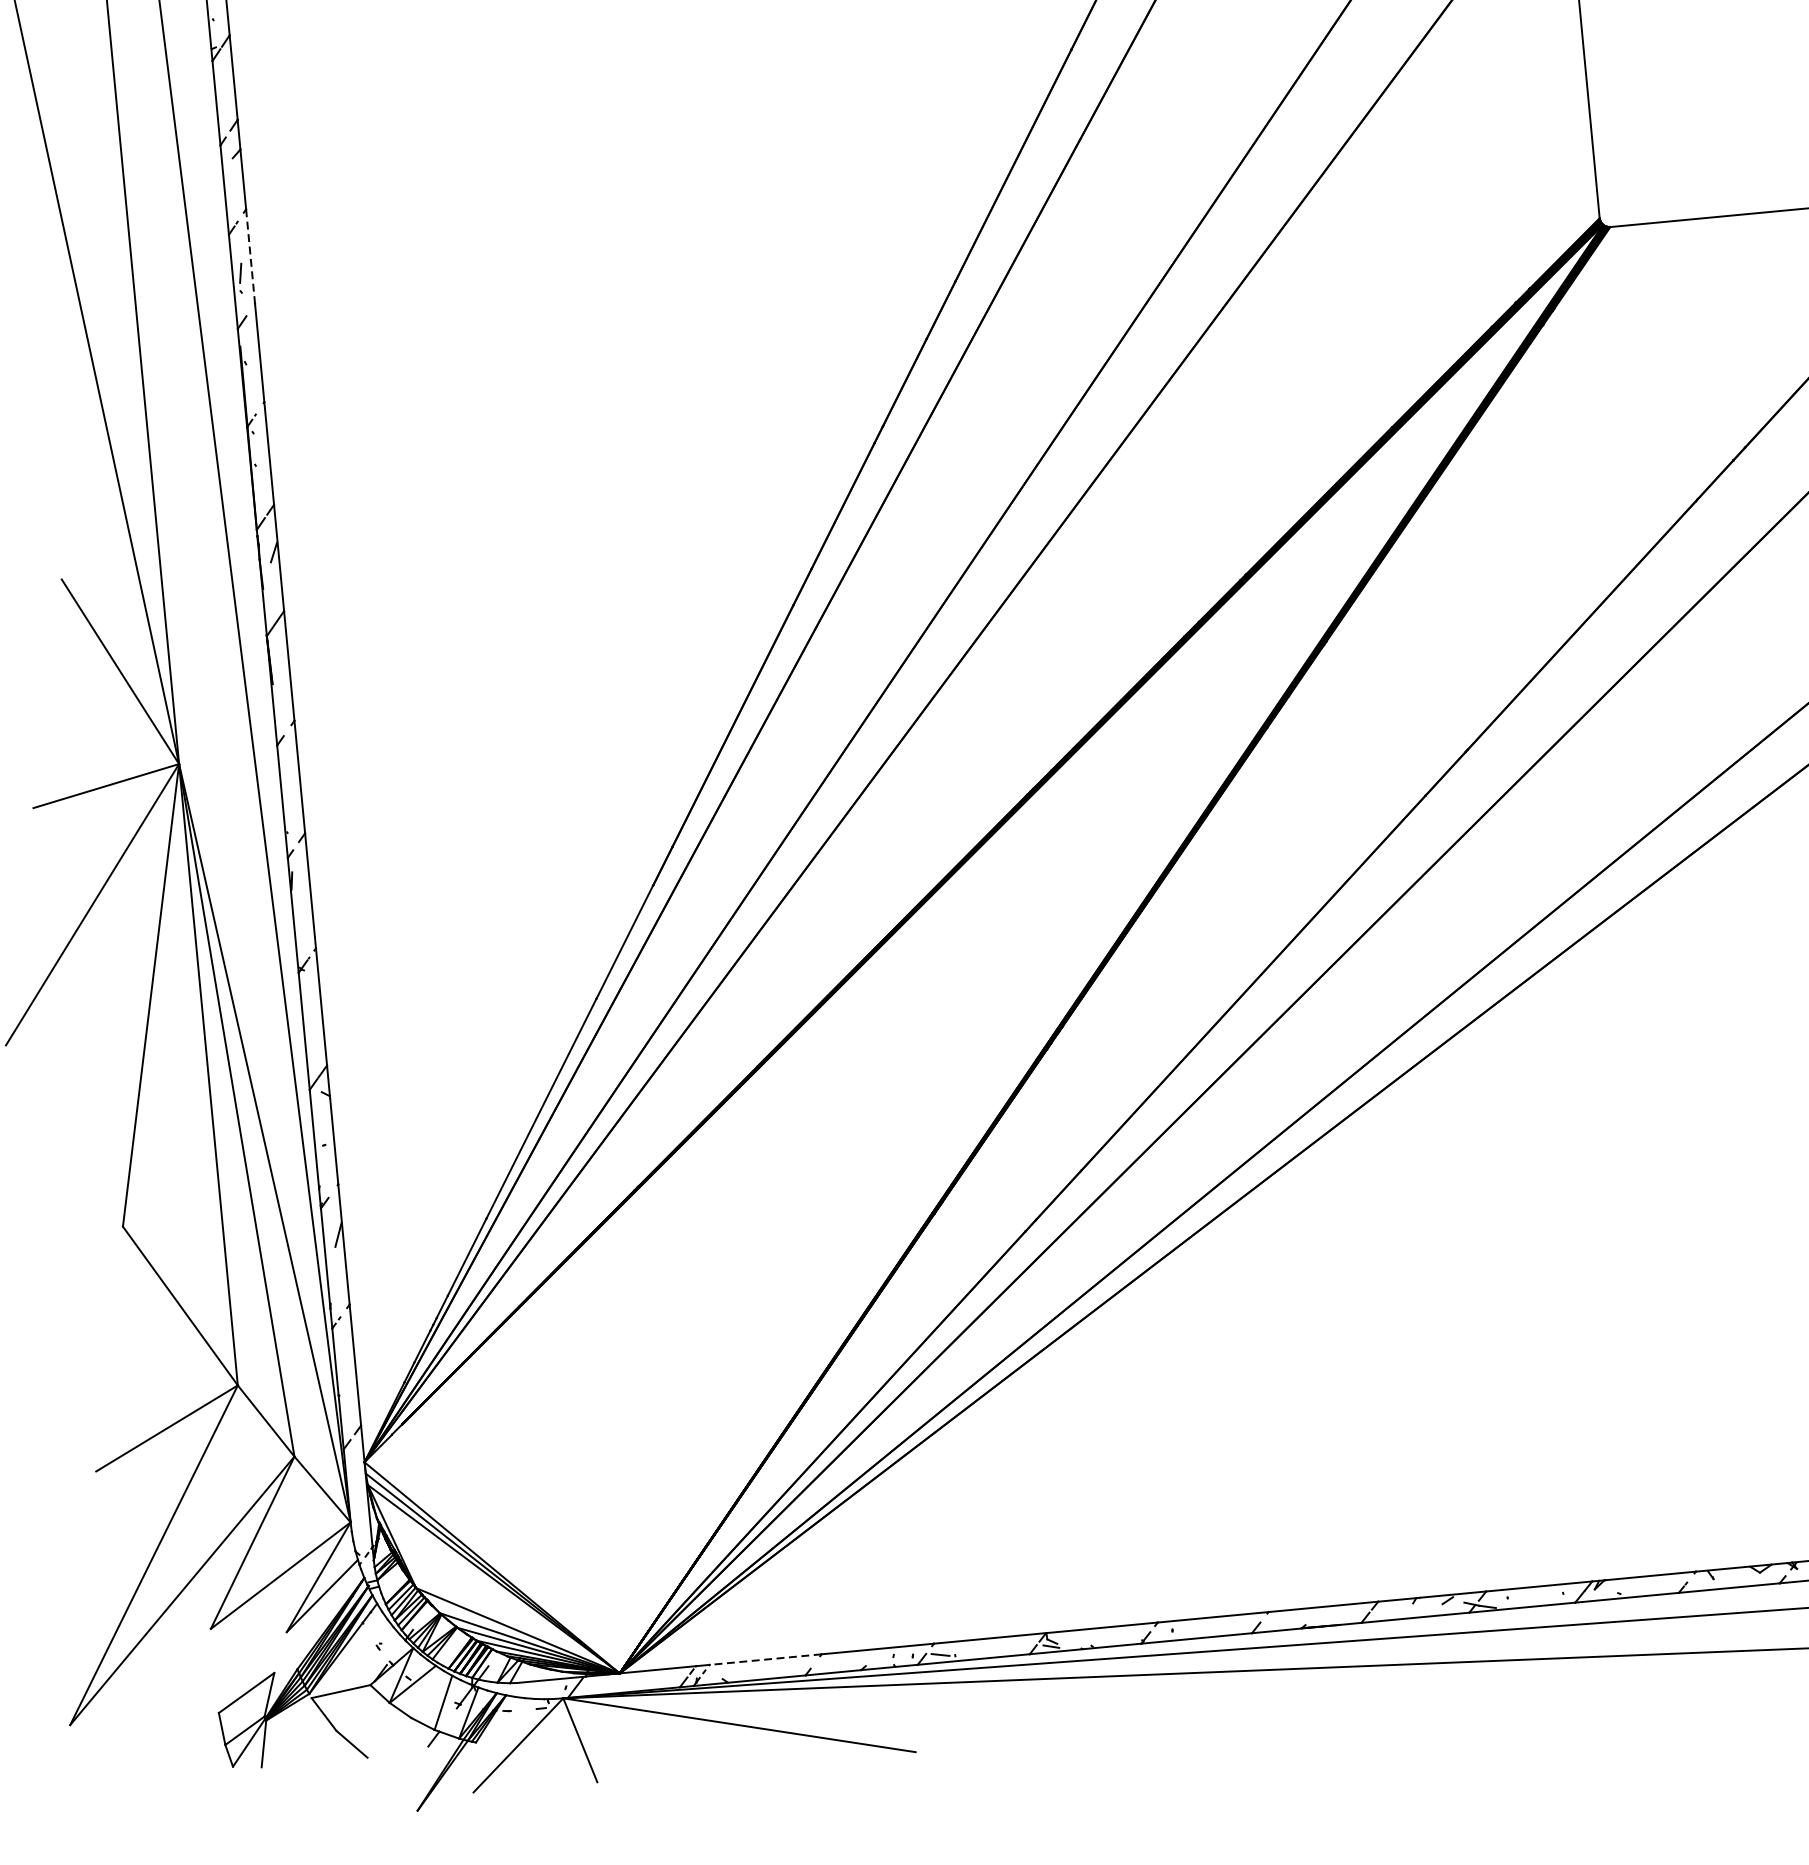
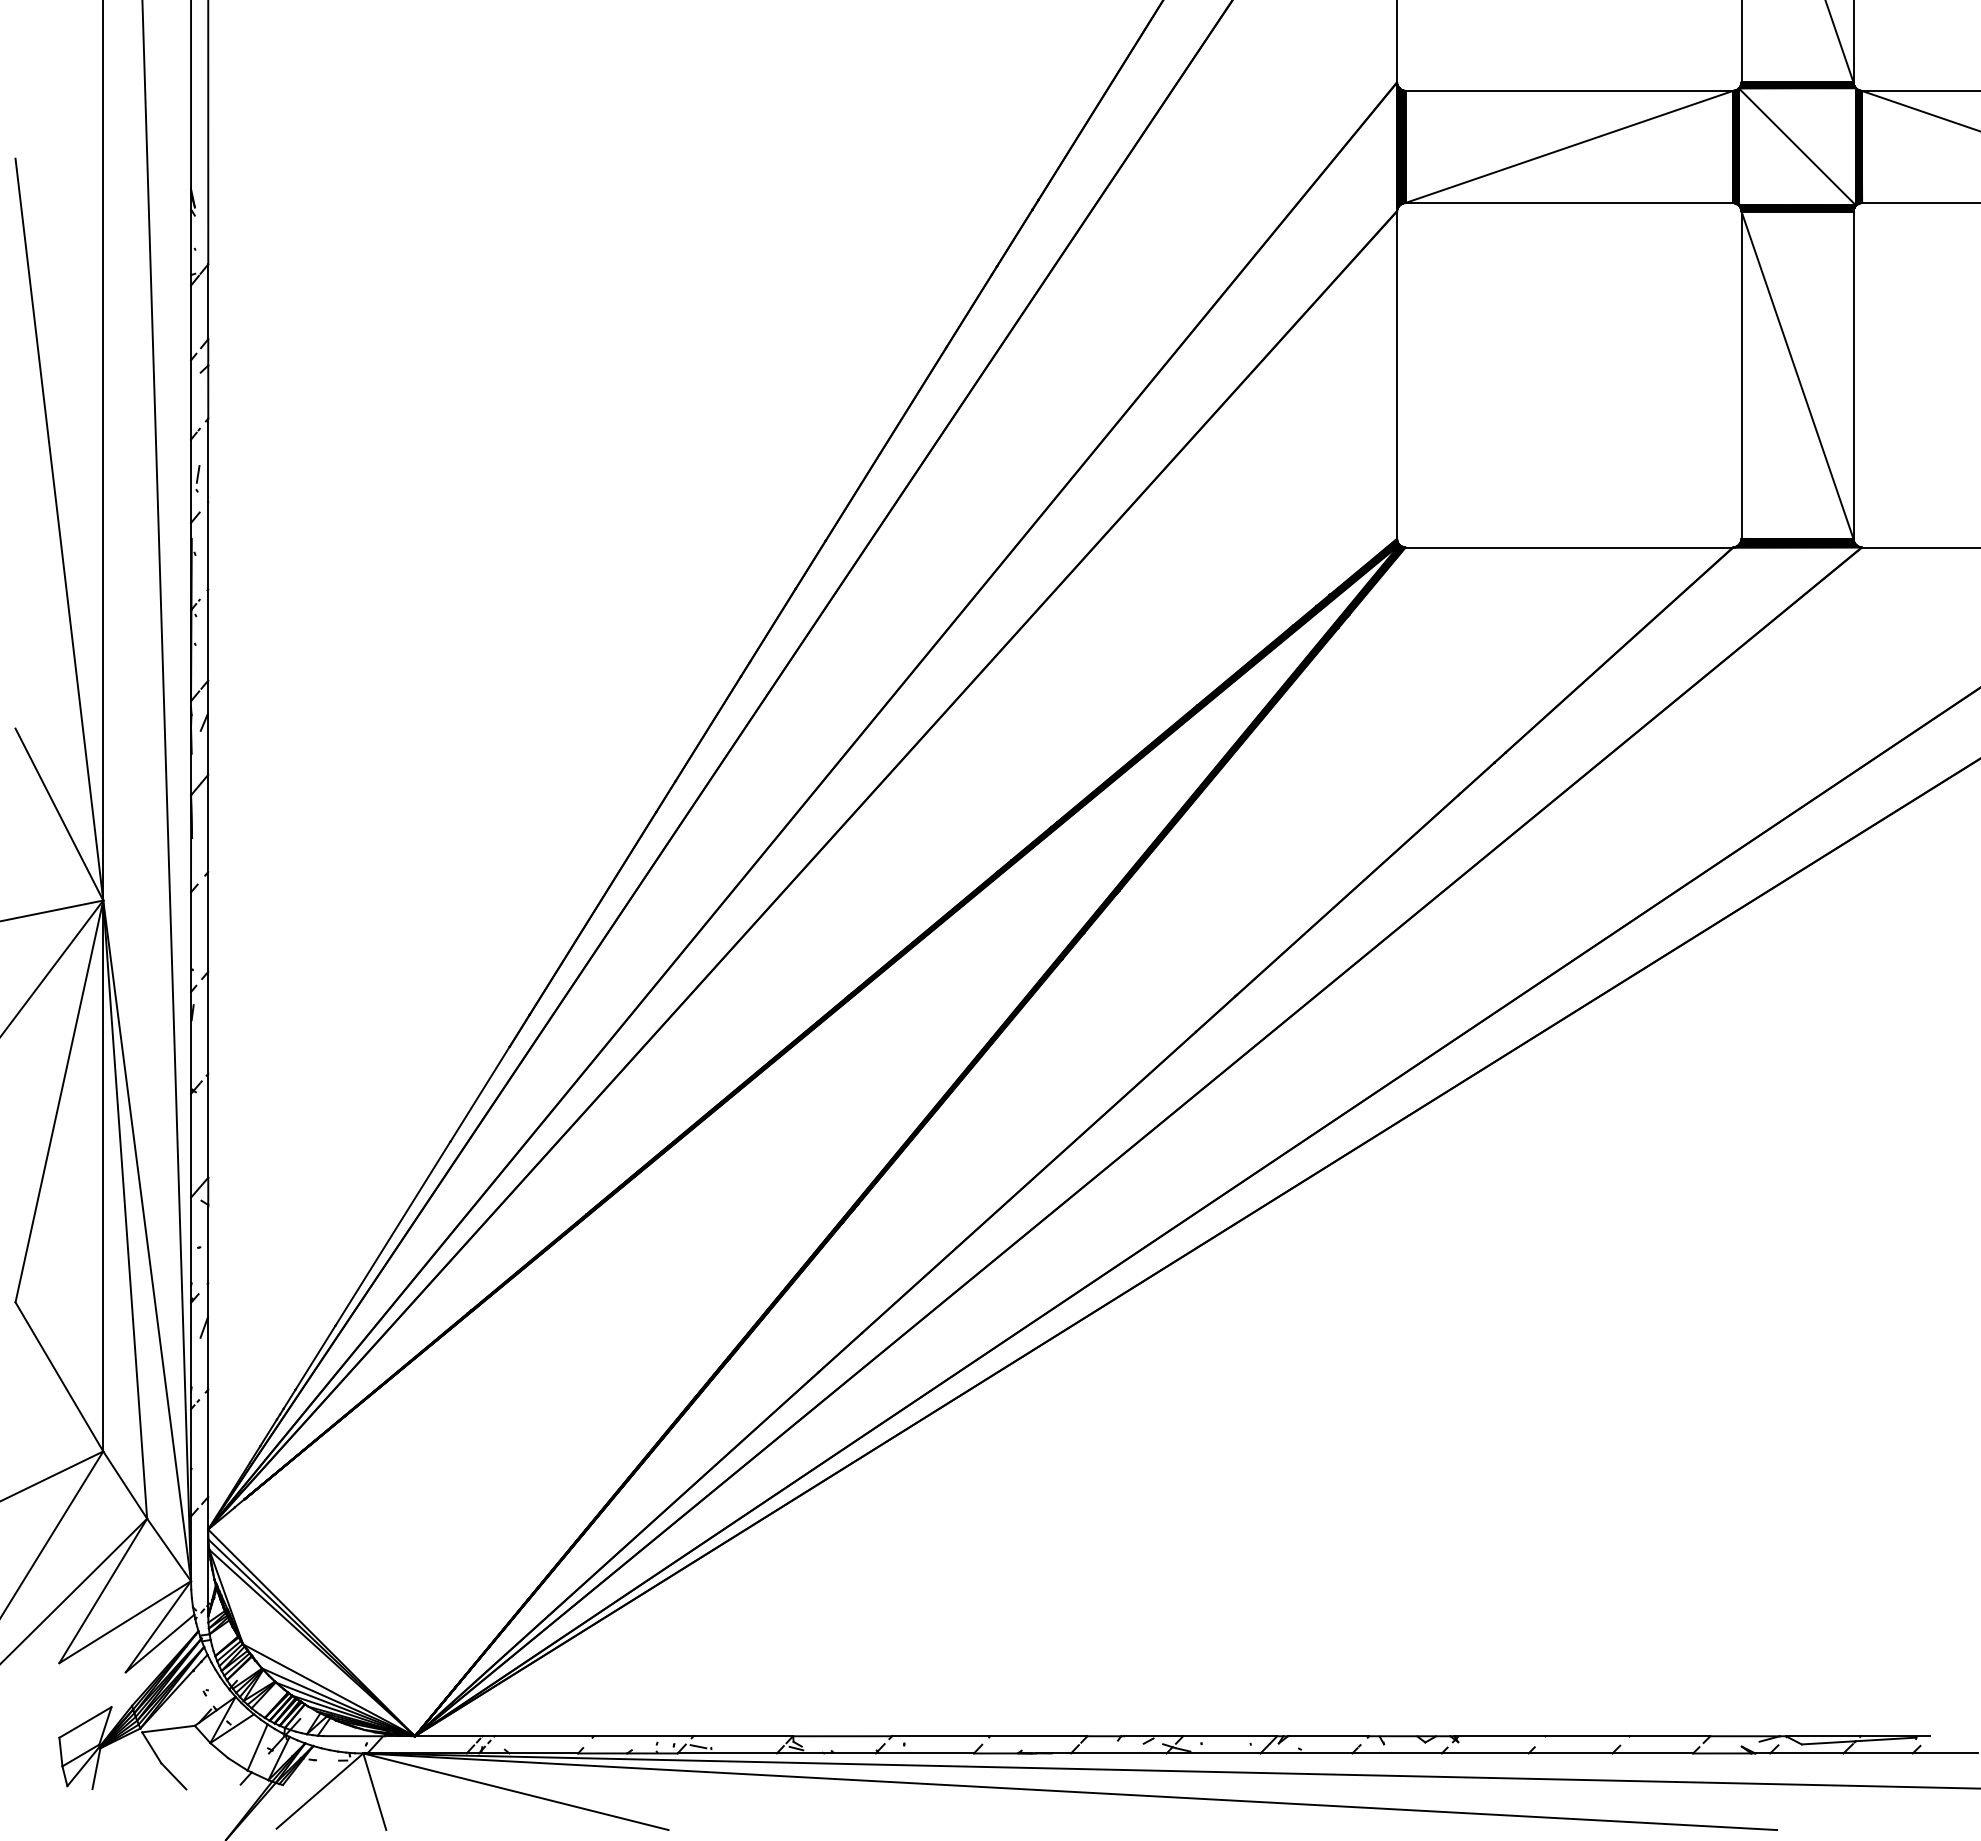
line: (250, 256) -> (208, 460), dashed -> solid
line: (765, 1659) -> (544, 1736), dashed -> solid

